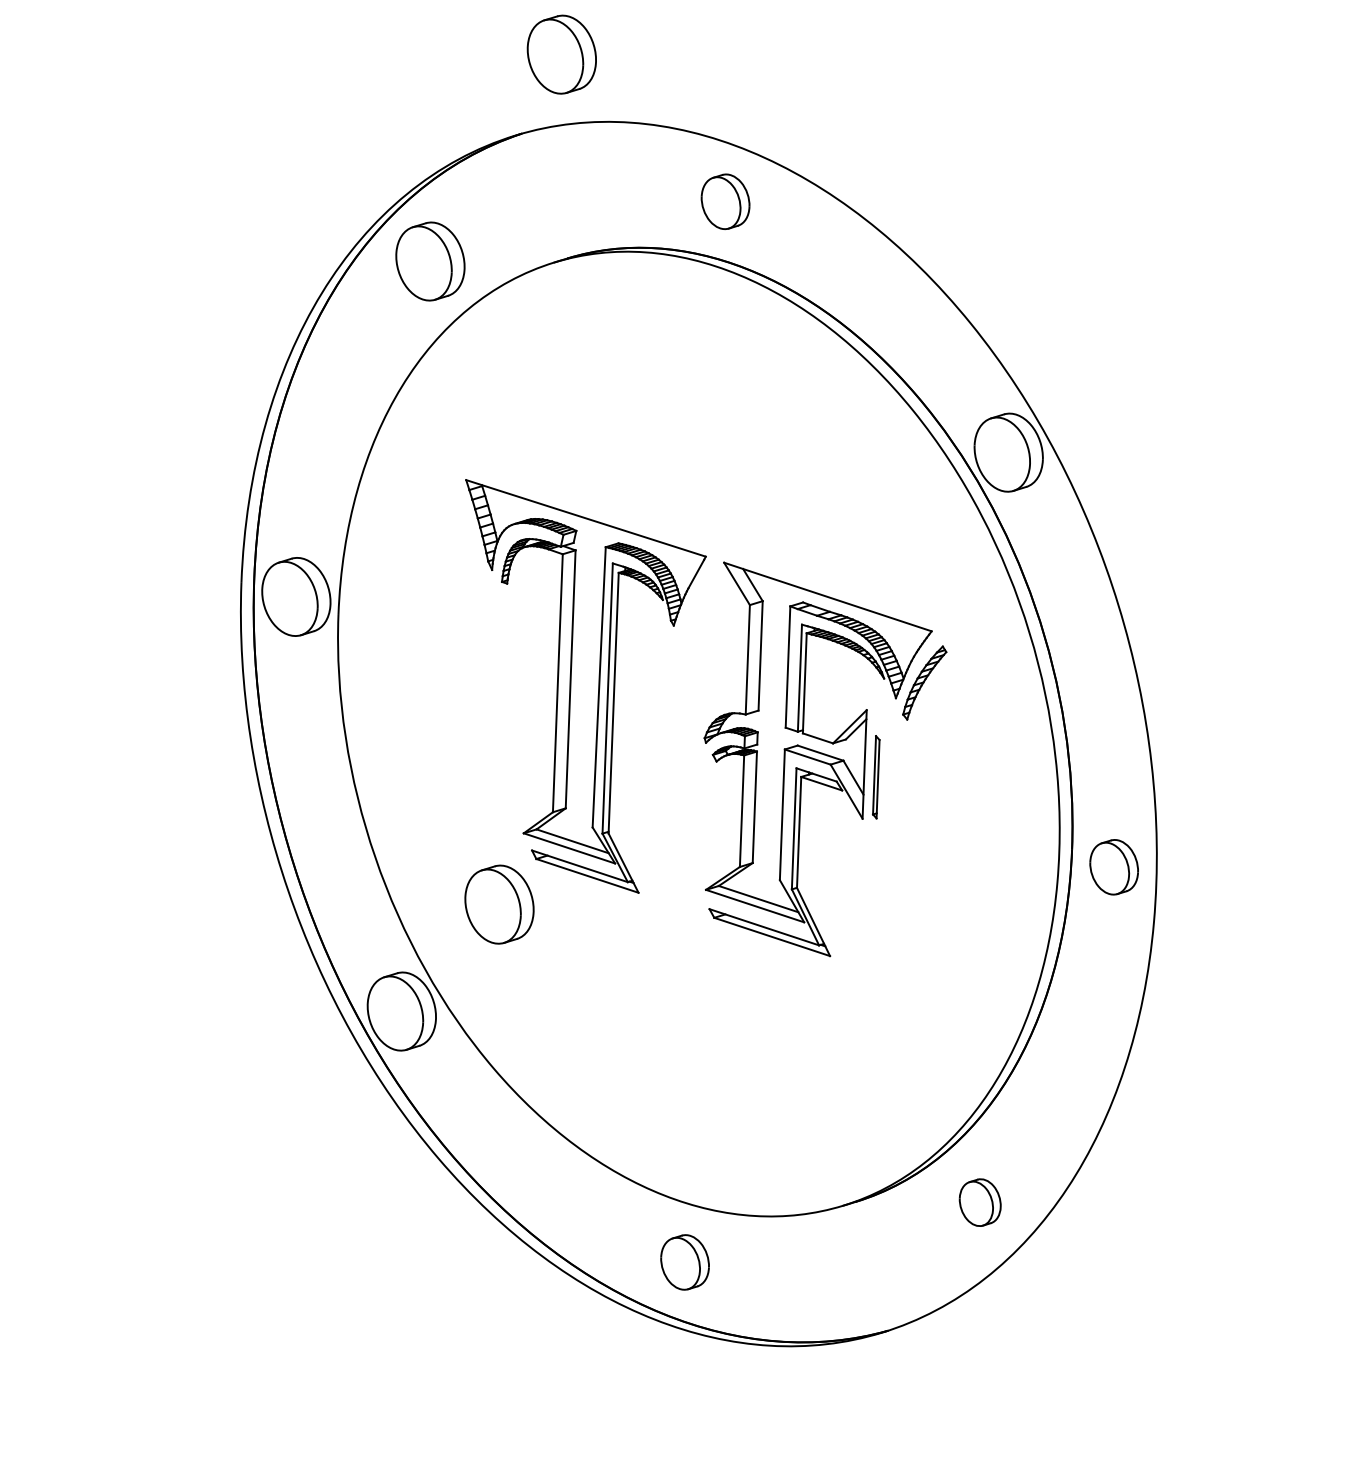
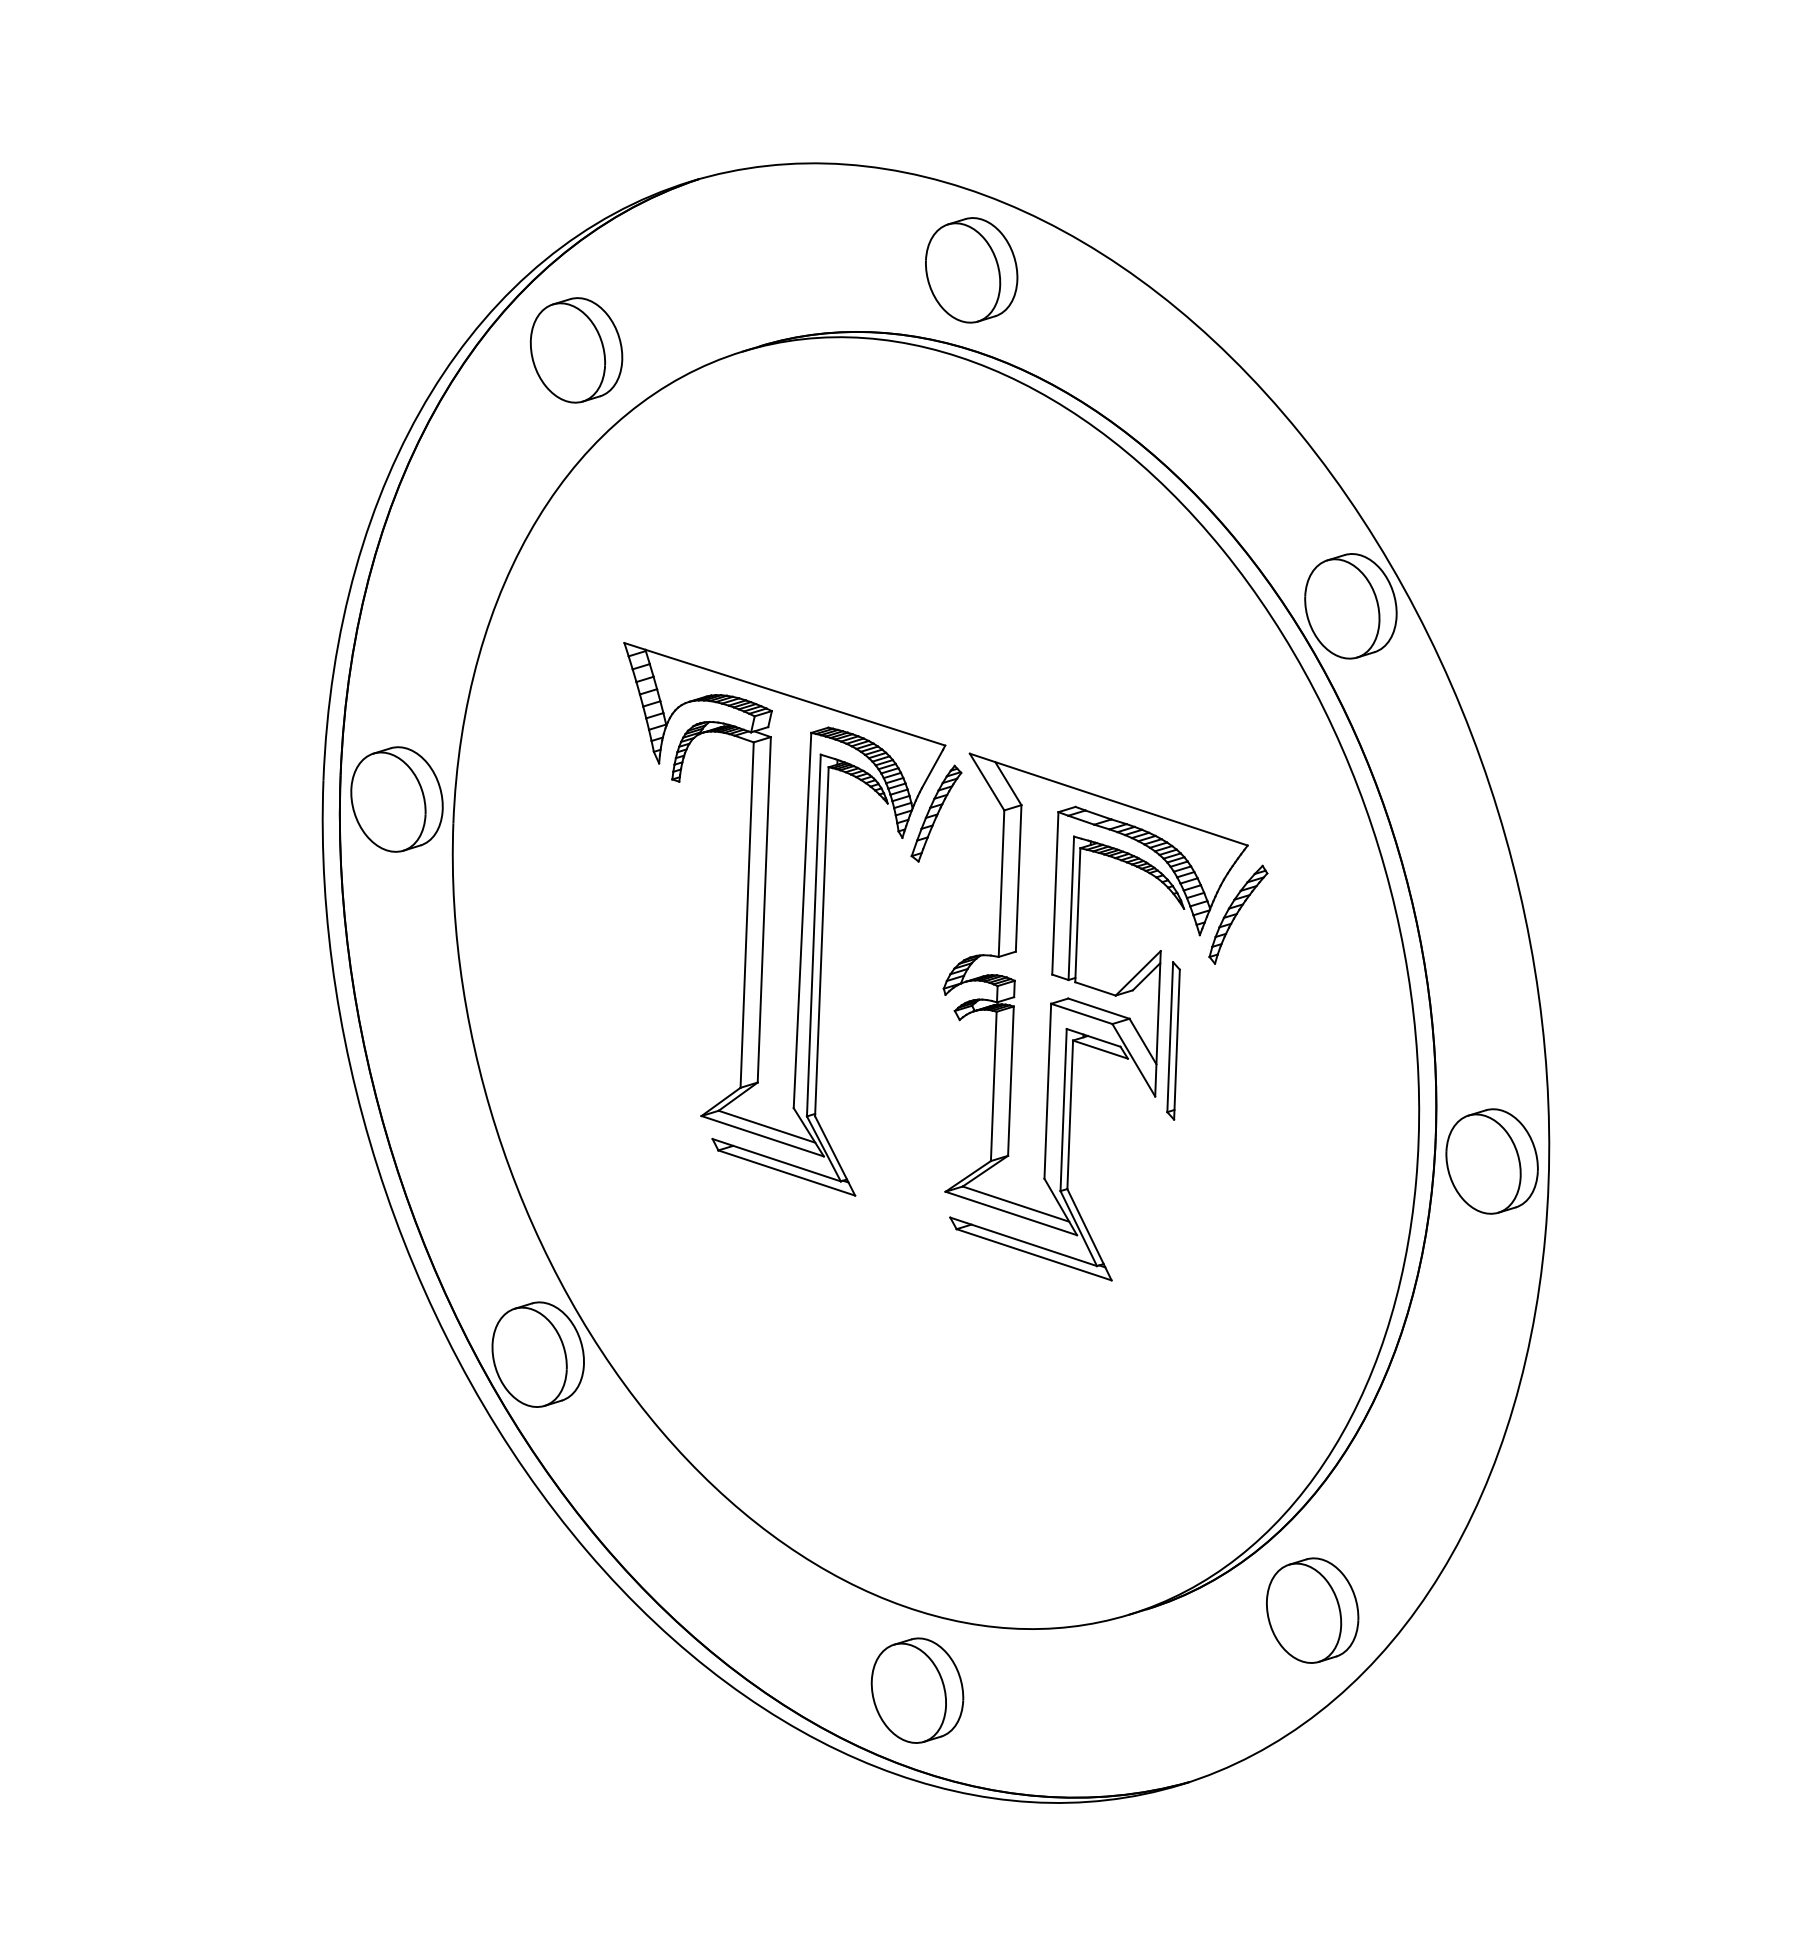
part: (561, 54) -> (752, 73), removed
part: (725, 201) -> (971, 270), size x1.43
part: (699, 607) -> (936, 813), added
part: (876, 776) -> (1173, 1040), size x1.43
part: (1113, 867) -> (1491, 1161), size x1.43
part: (499, 904) -> (668, 1211), removed
part: (980, 1202) -> (1312, 1610), size x1.67
part: (685, 1262) -> (917, 1690), size x1.43

